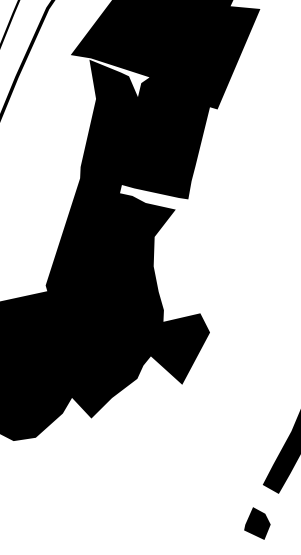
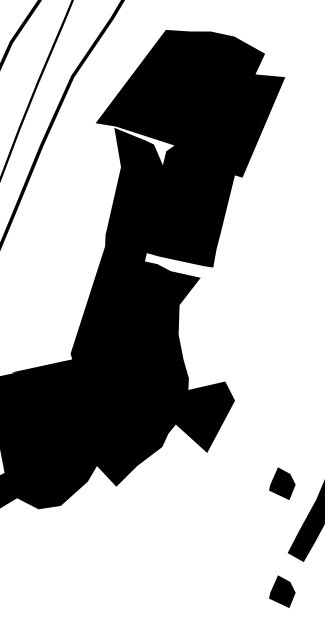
part: (257, 415) -> (282, 483), added

